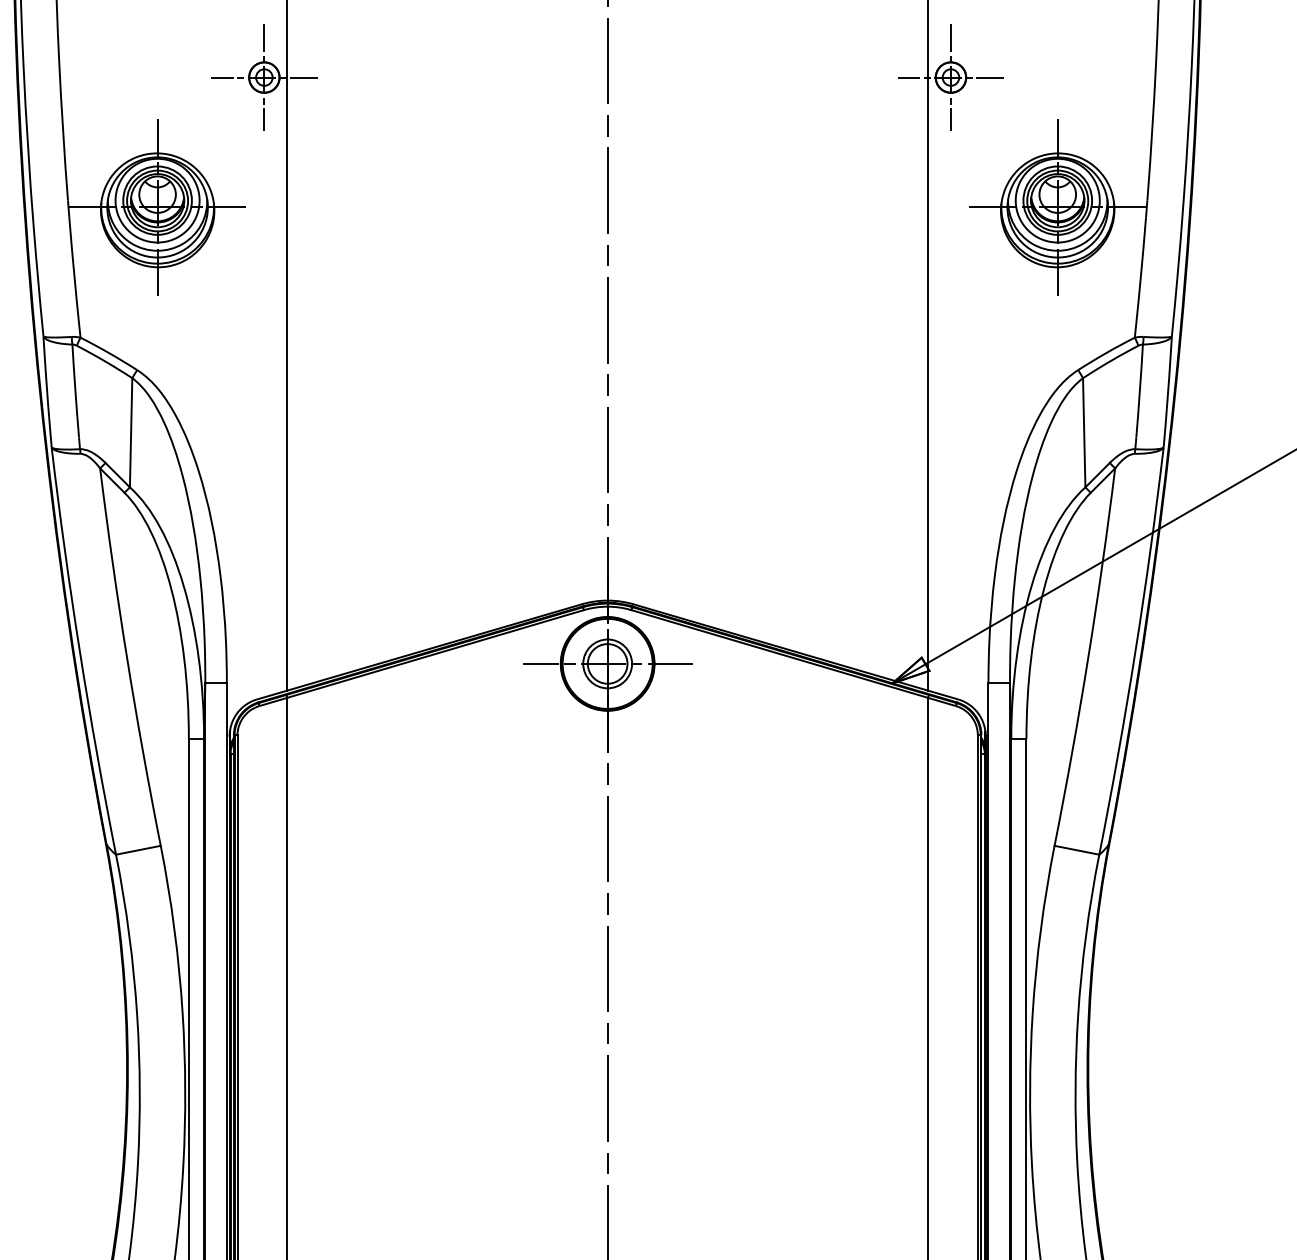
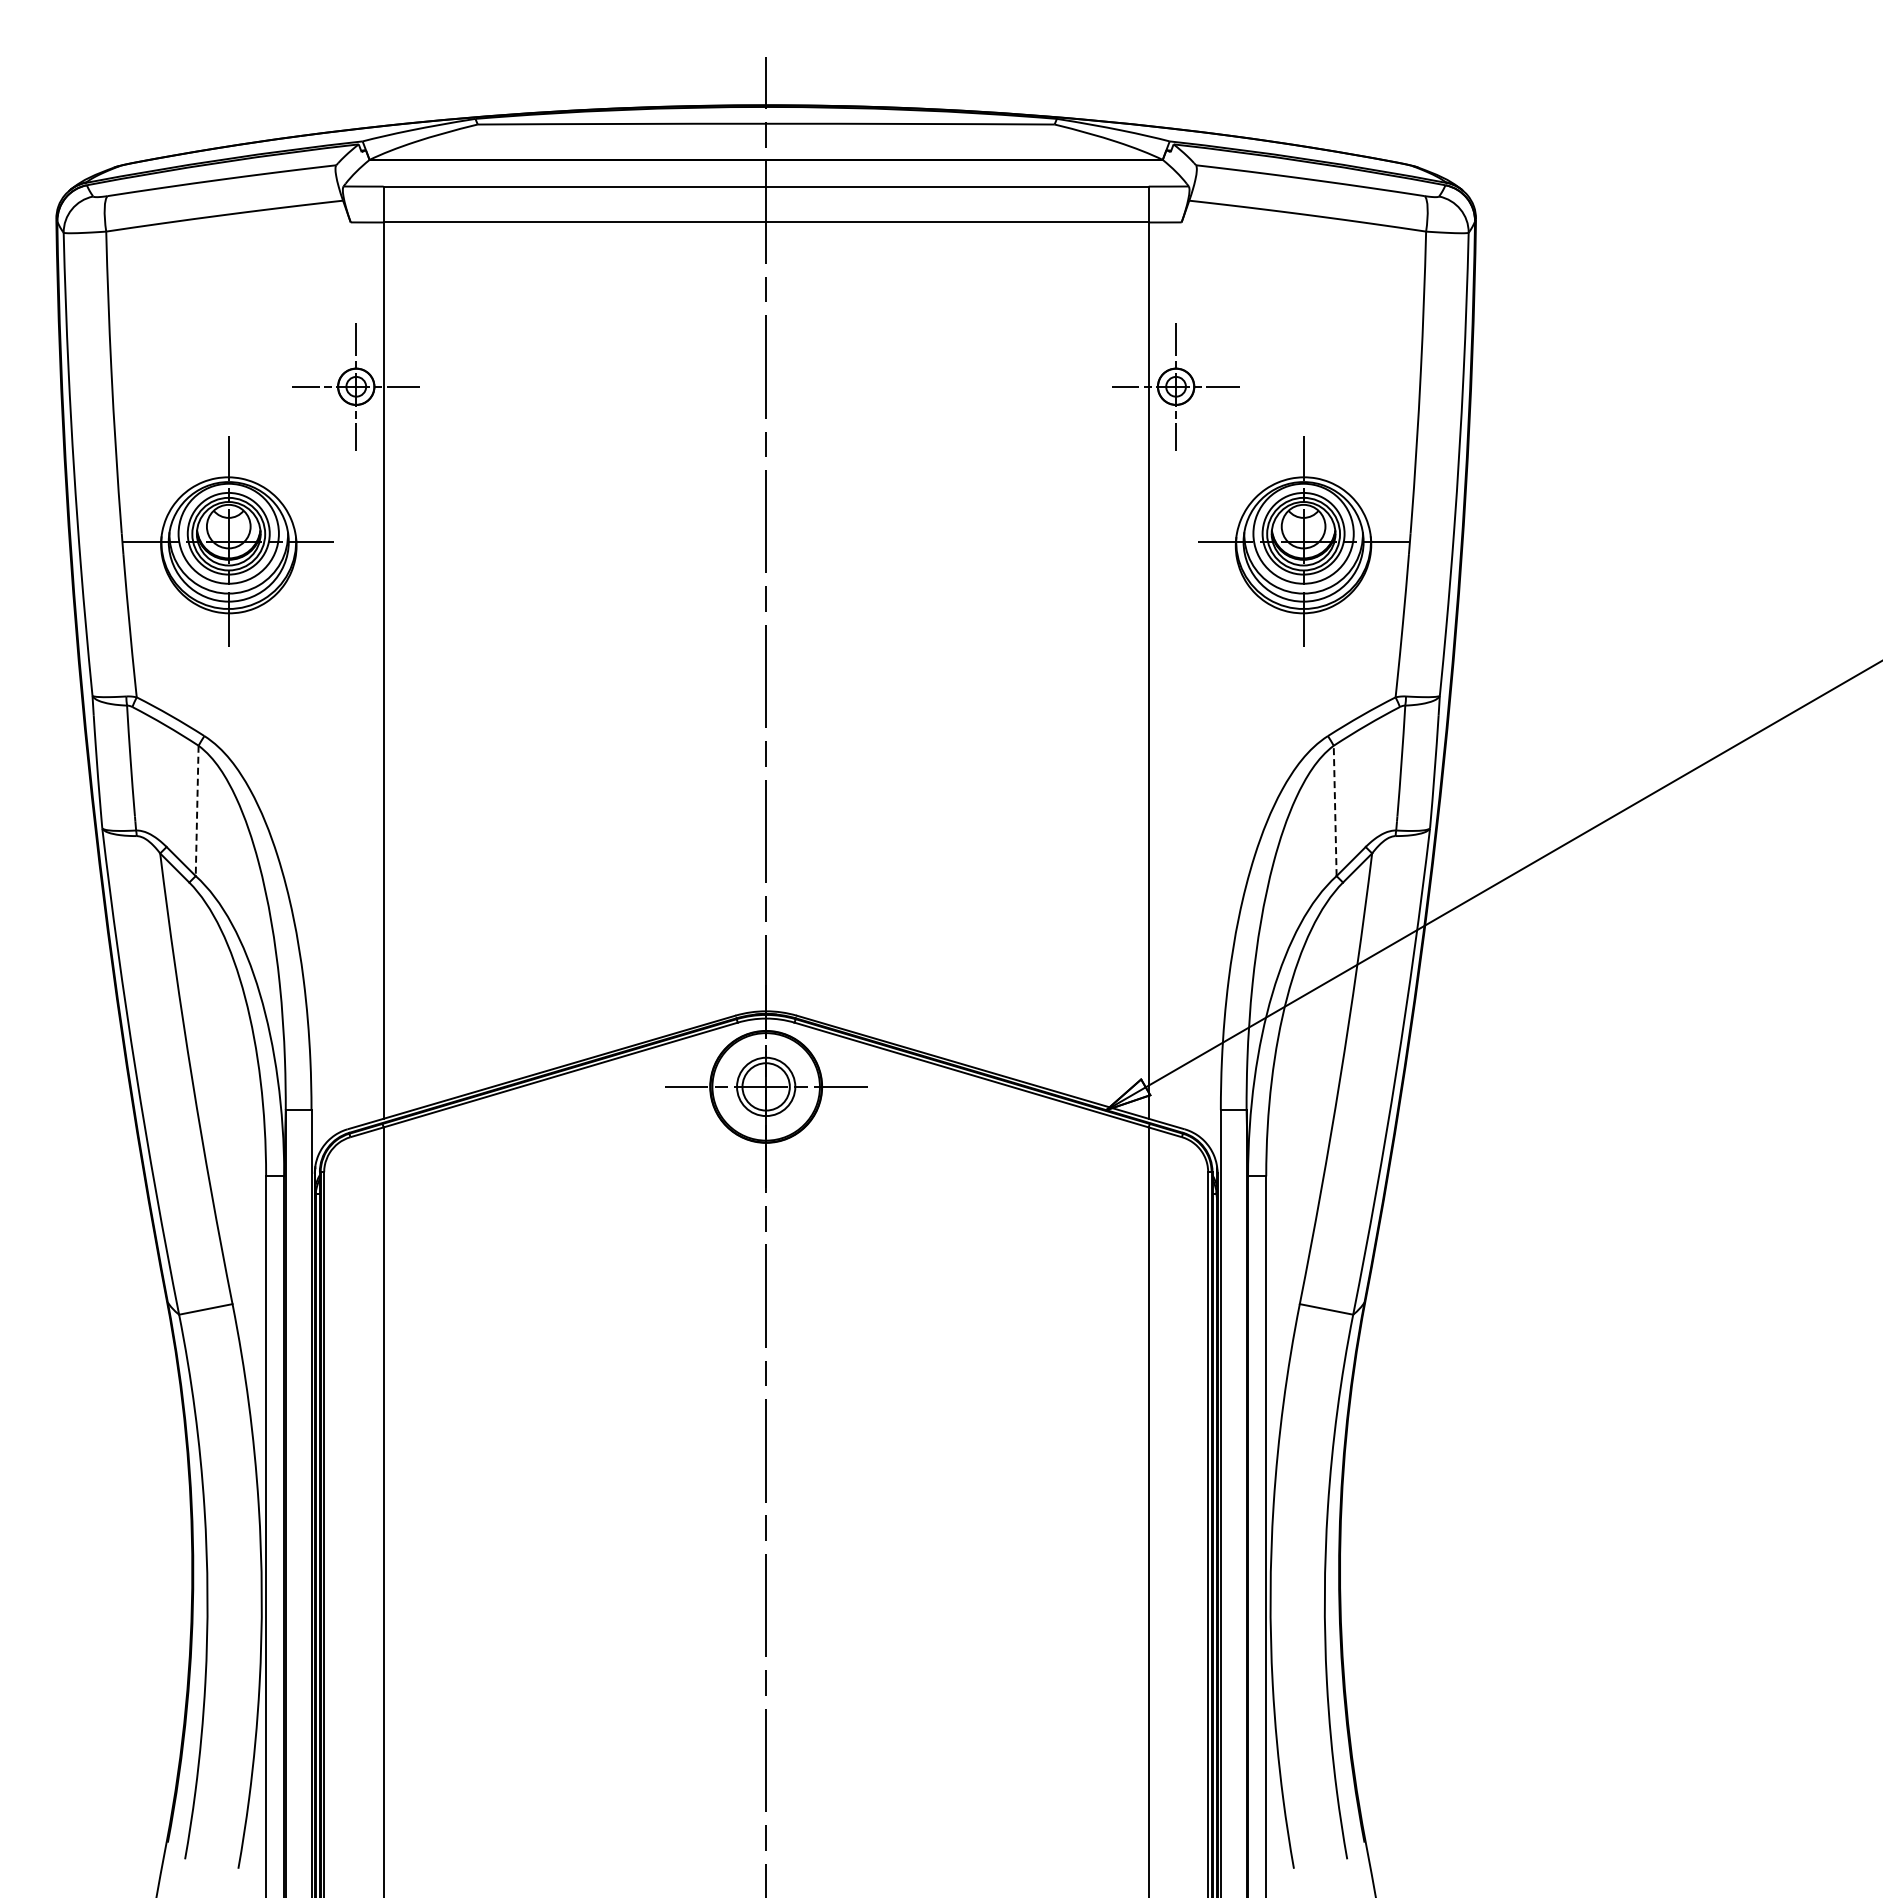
line: (1084, 432) -> (1335, 810), solid -> dashed
line: (131, 433) -> (197, 811), solid -> dashed

